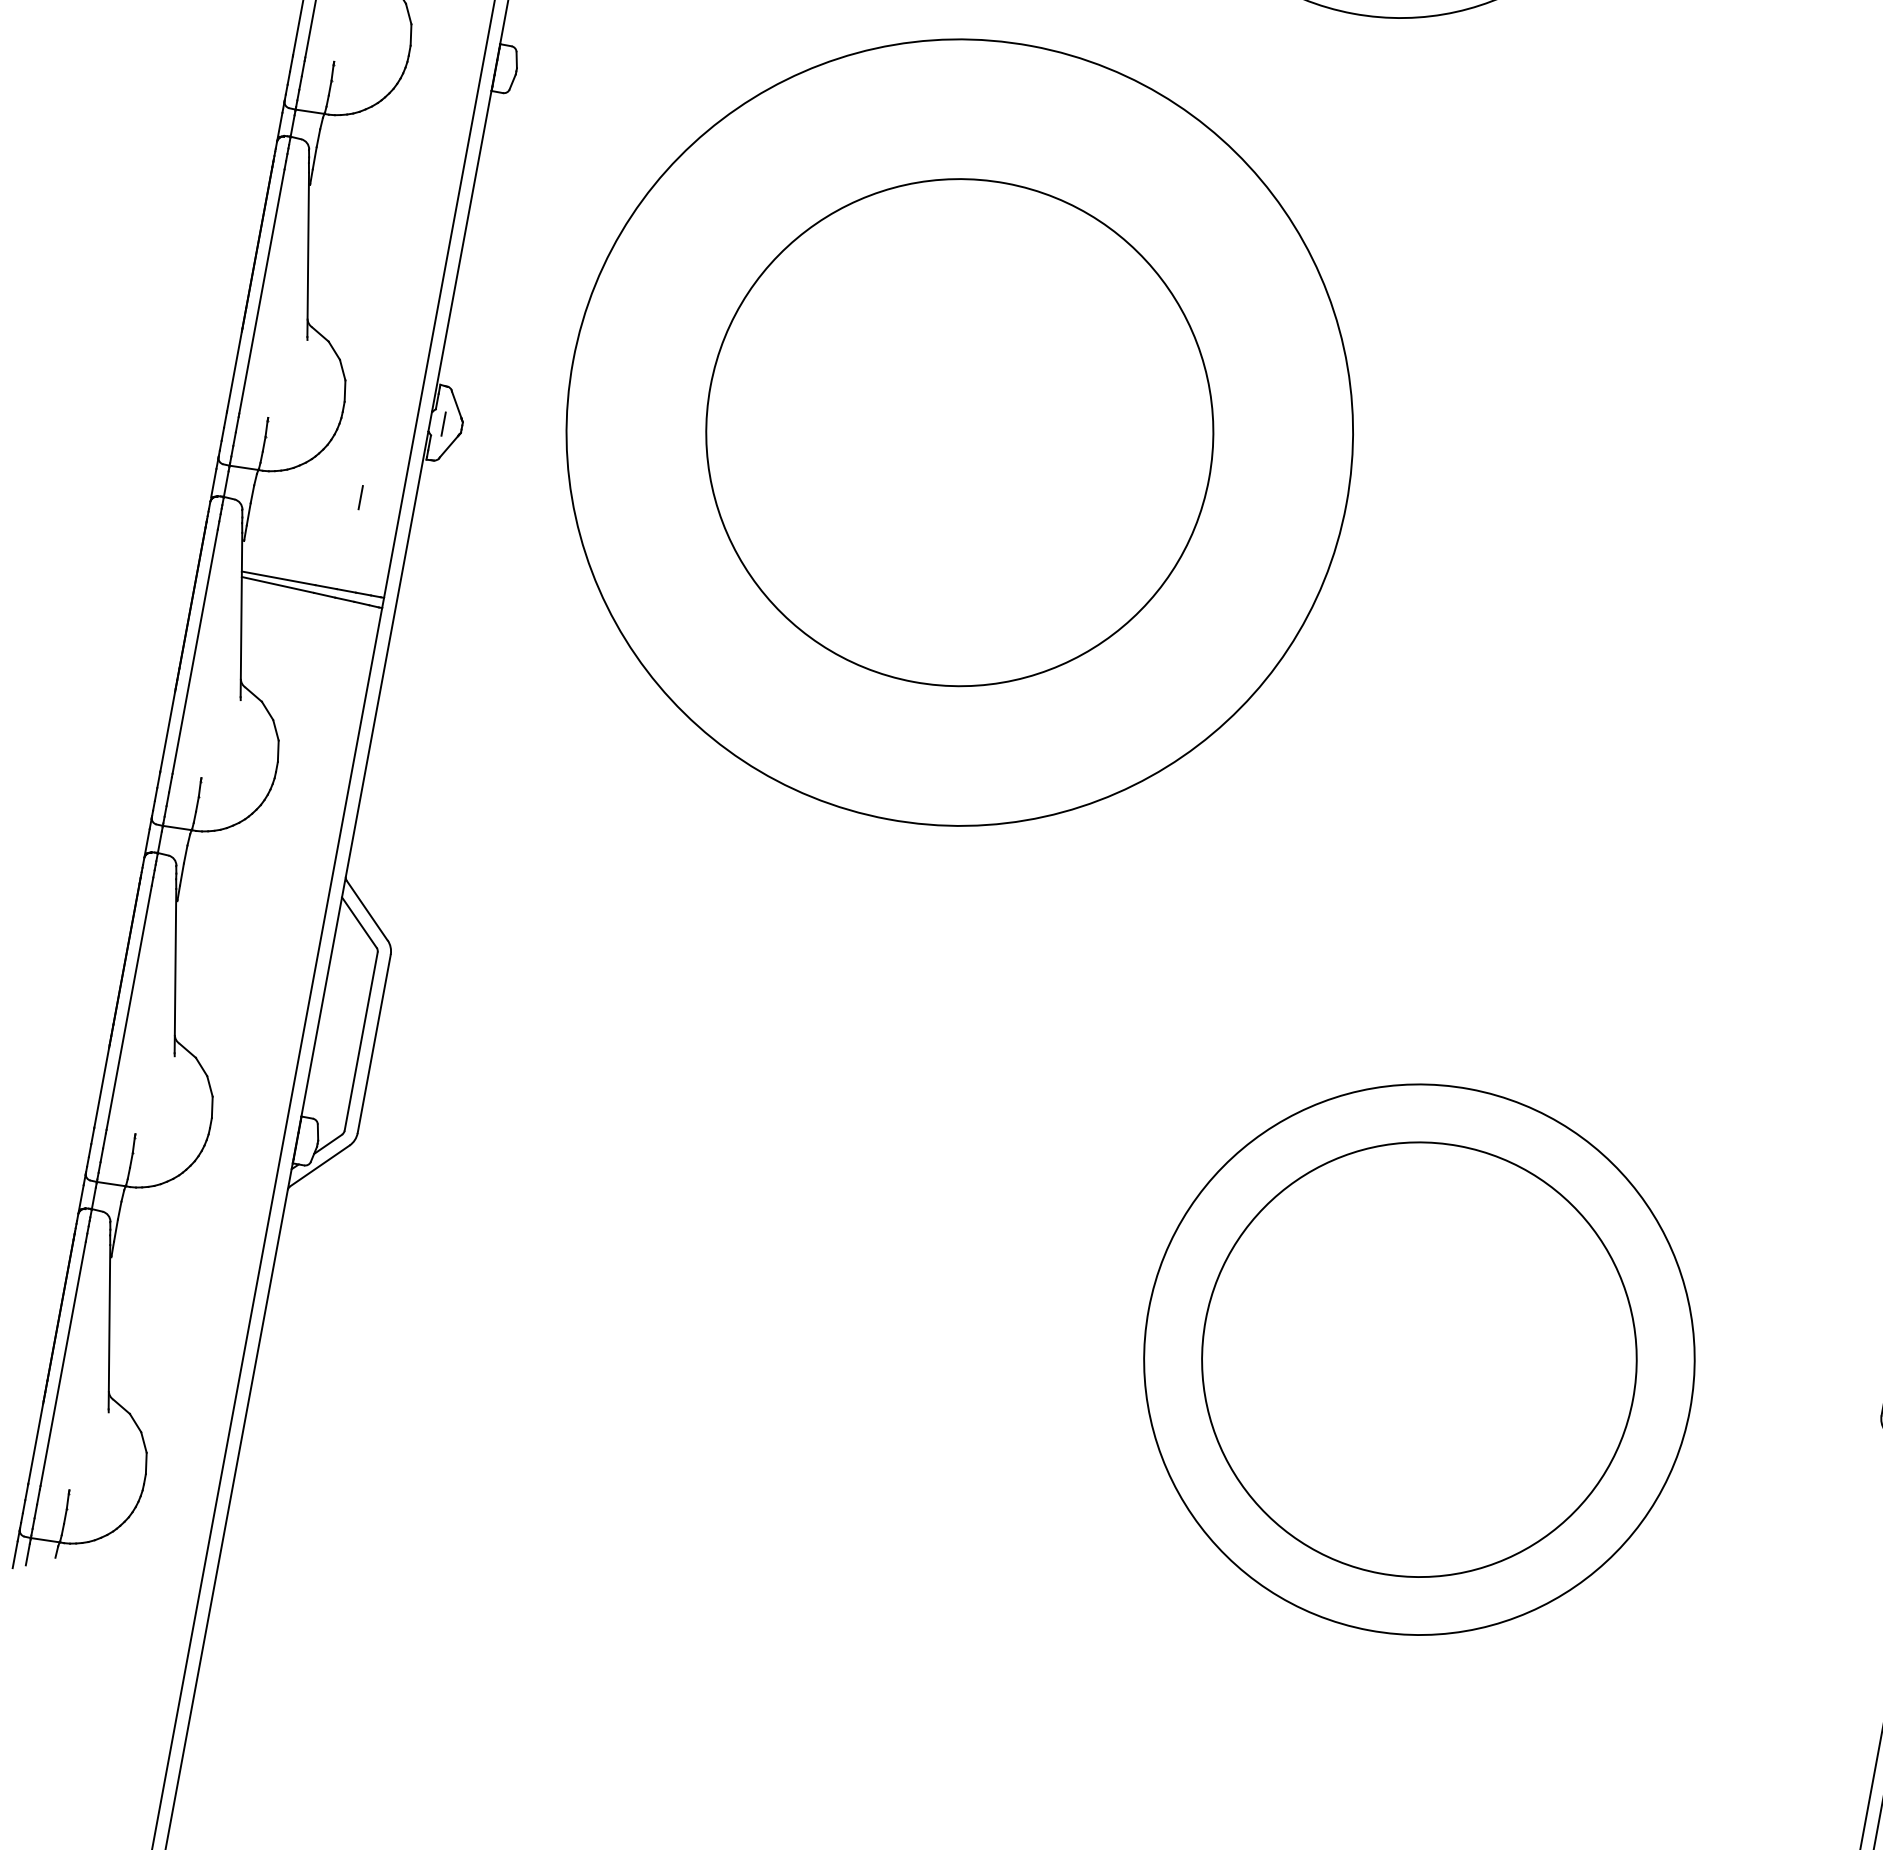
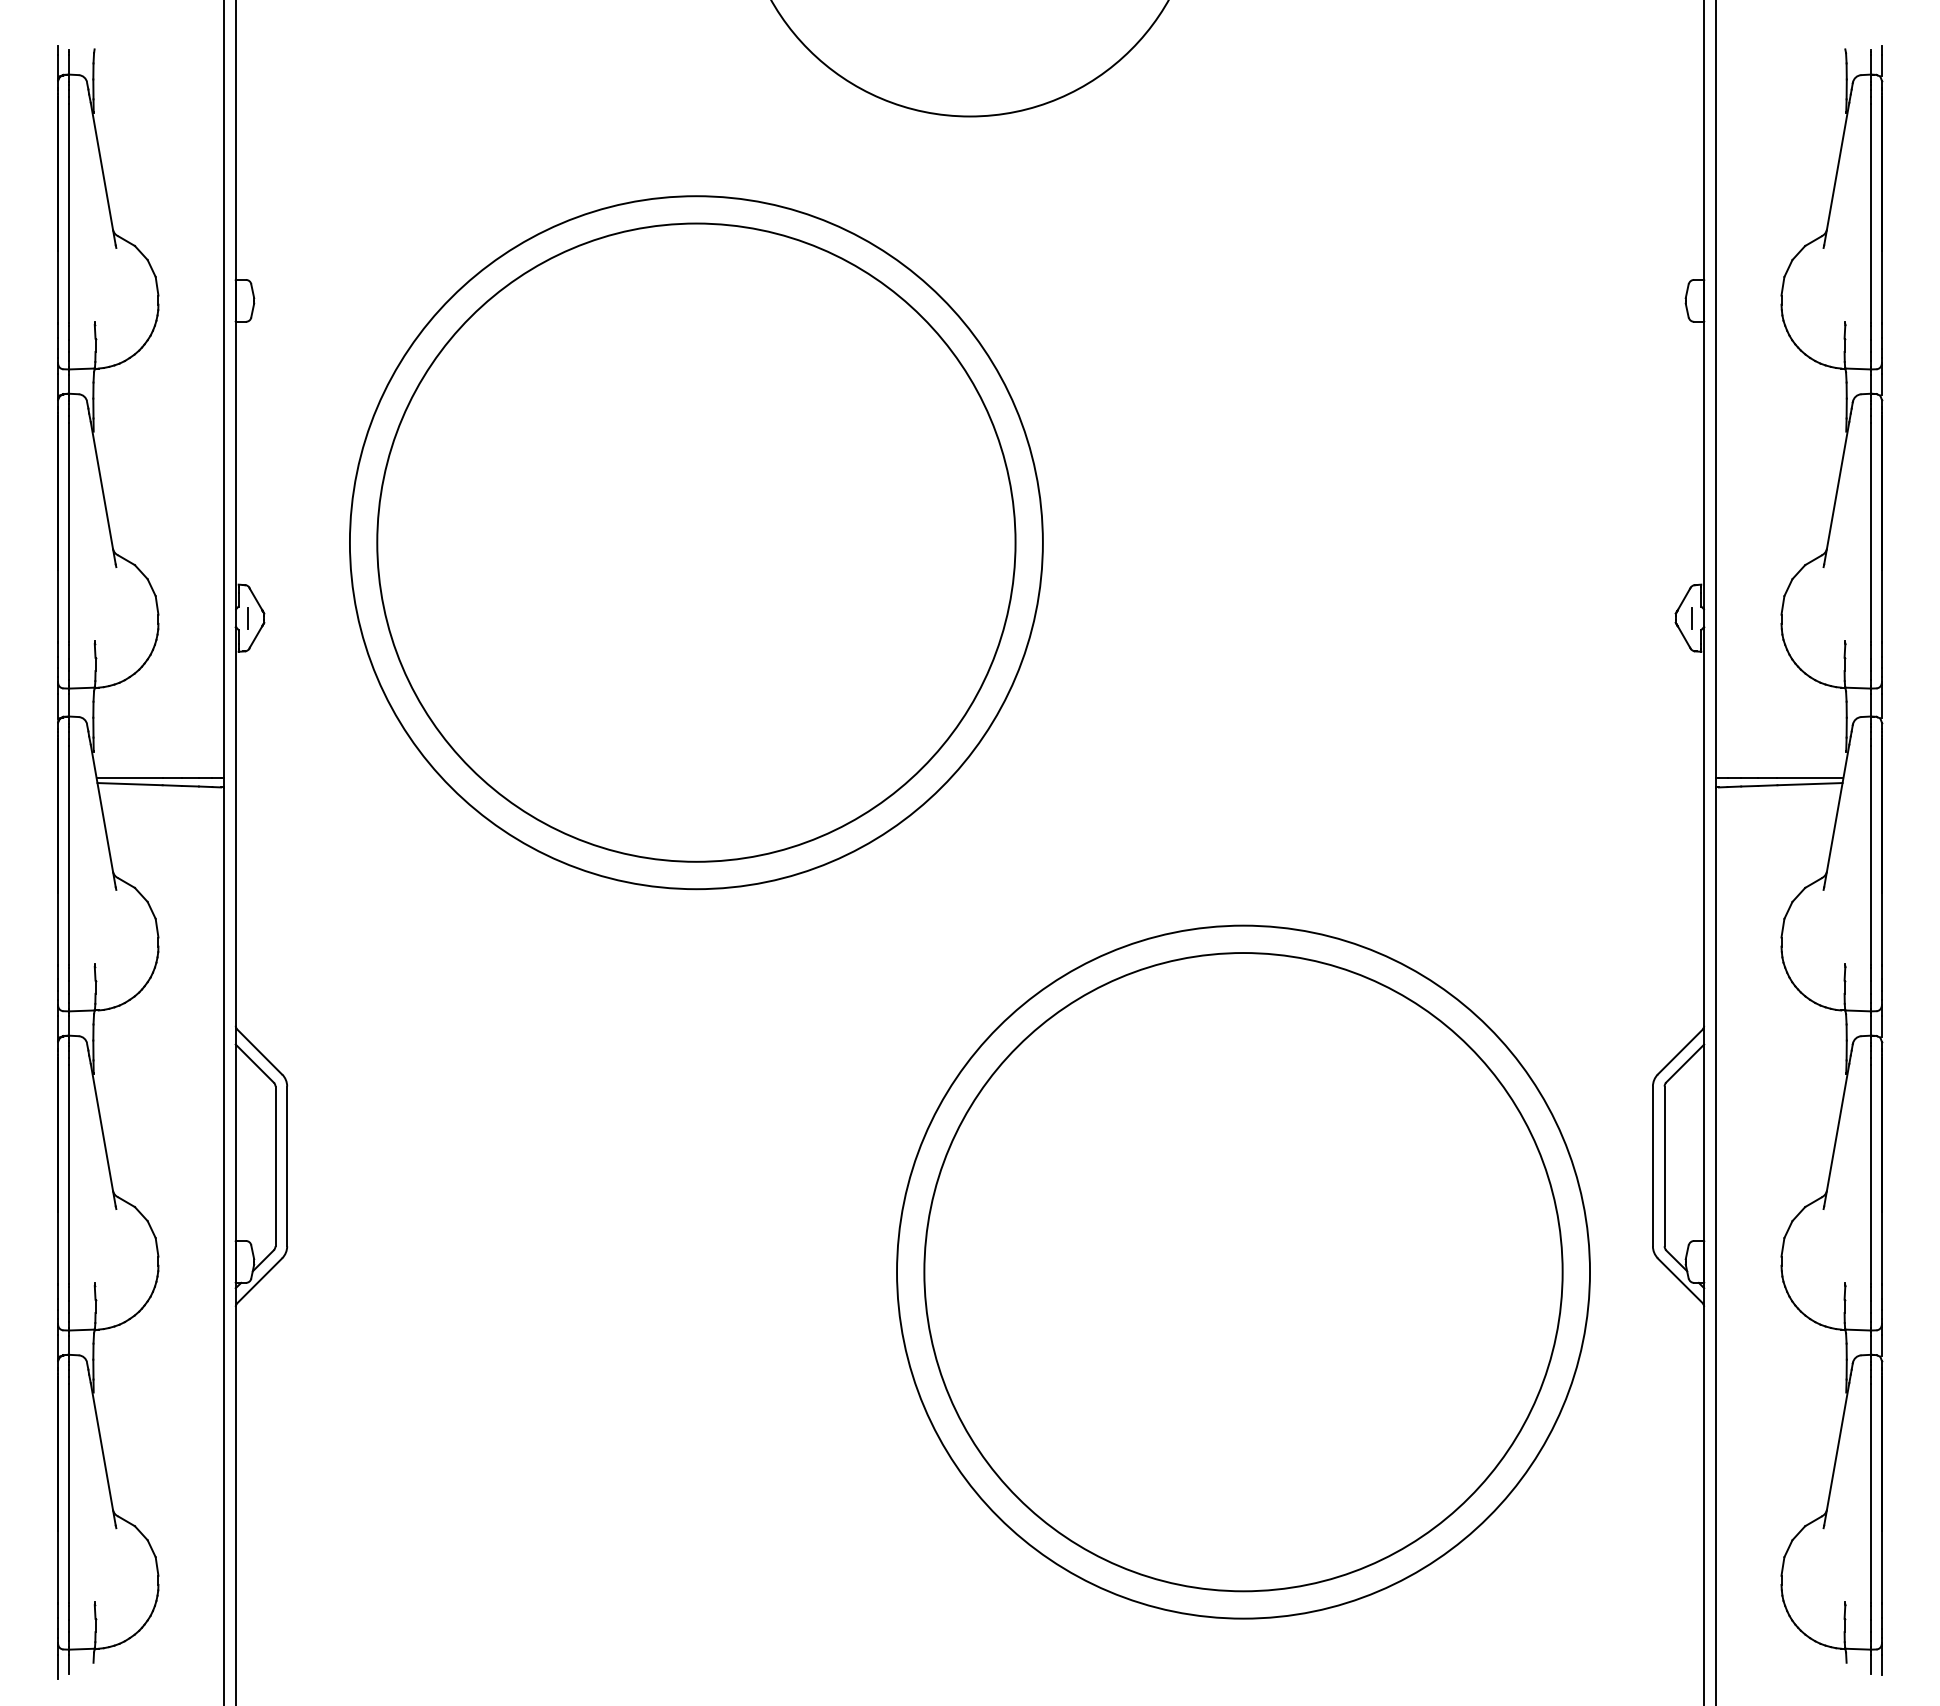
circle: (959, 432) -> (696, 542), size x1.43
line: (360, 497) -> (187, 695), removed
circle: (1419, 1358) -> (1243, 1271), size x1.43
circle: (1419, 1360) -> (1243, 1272), size x1.67

